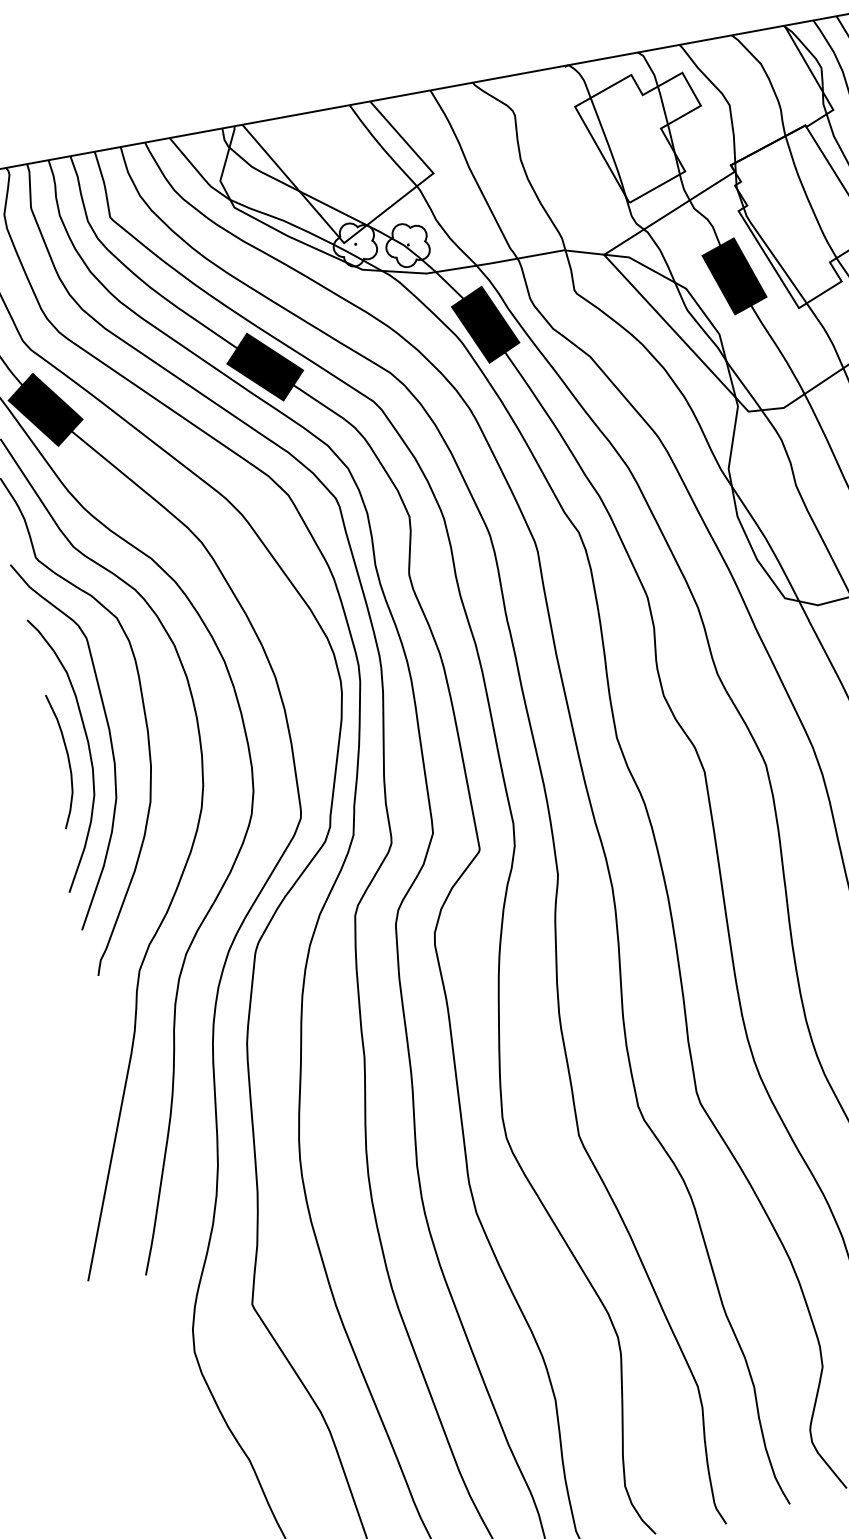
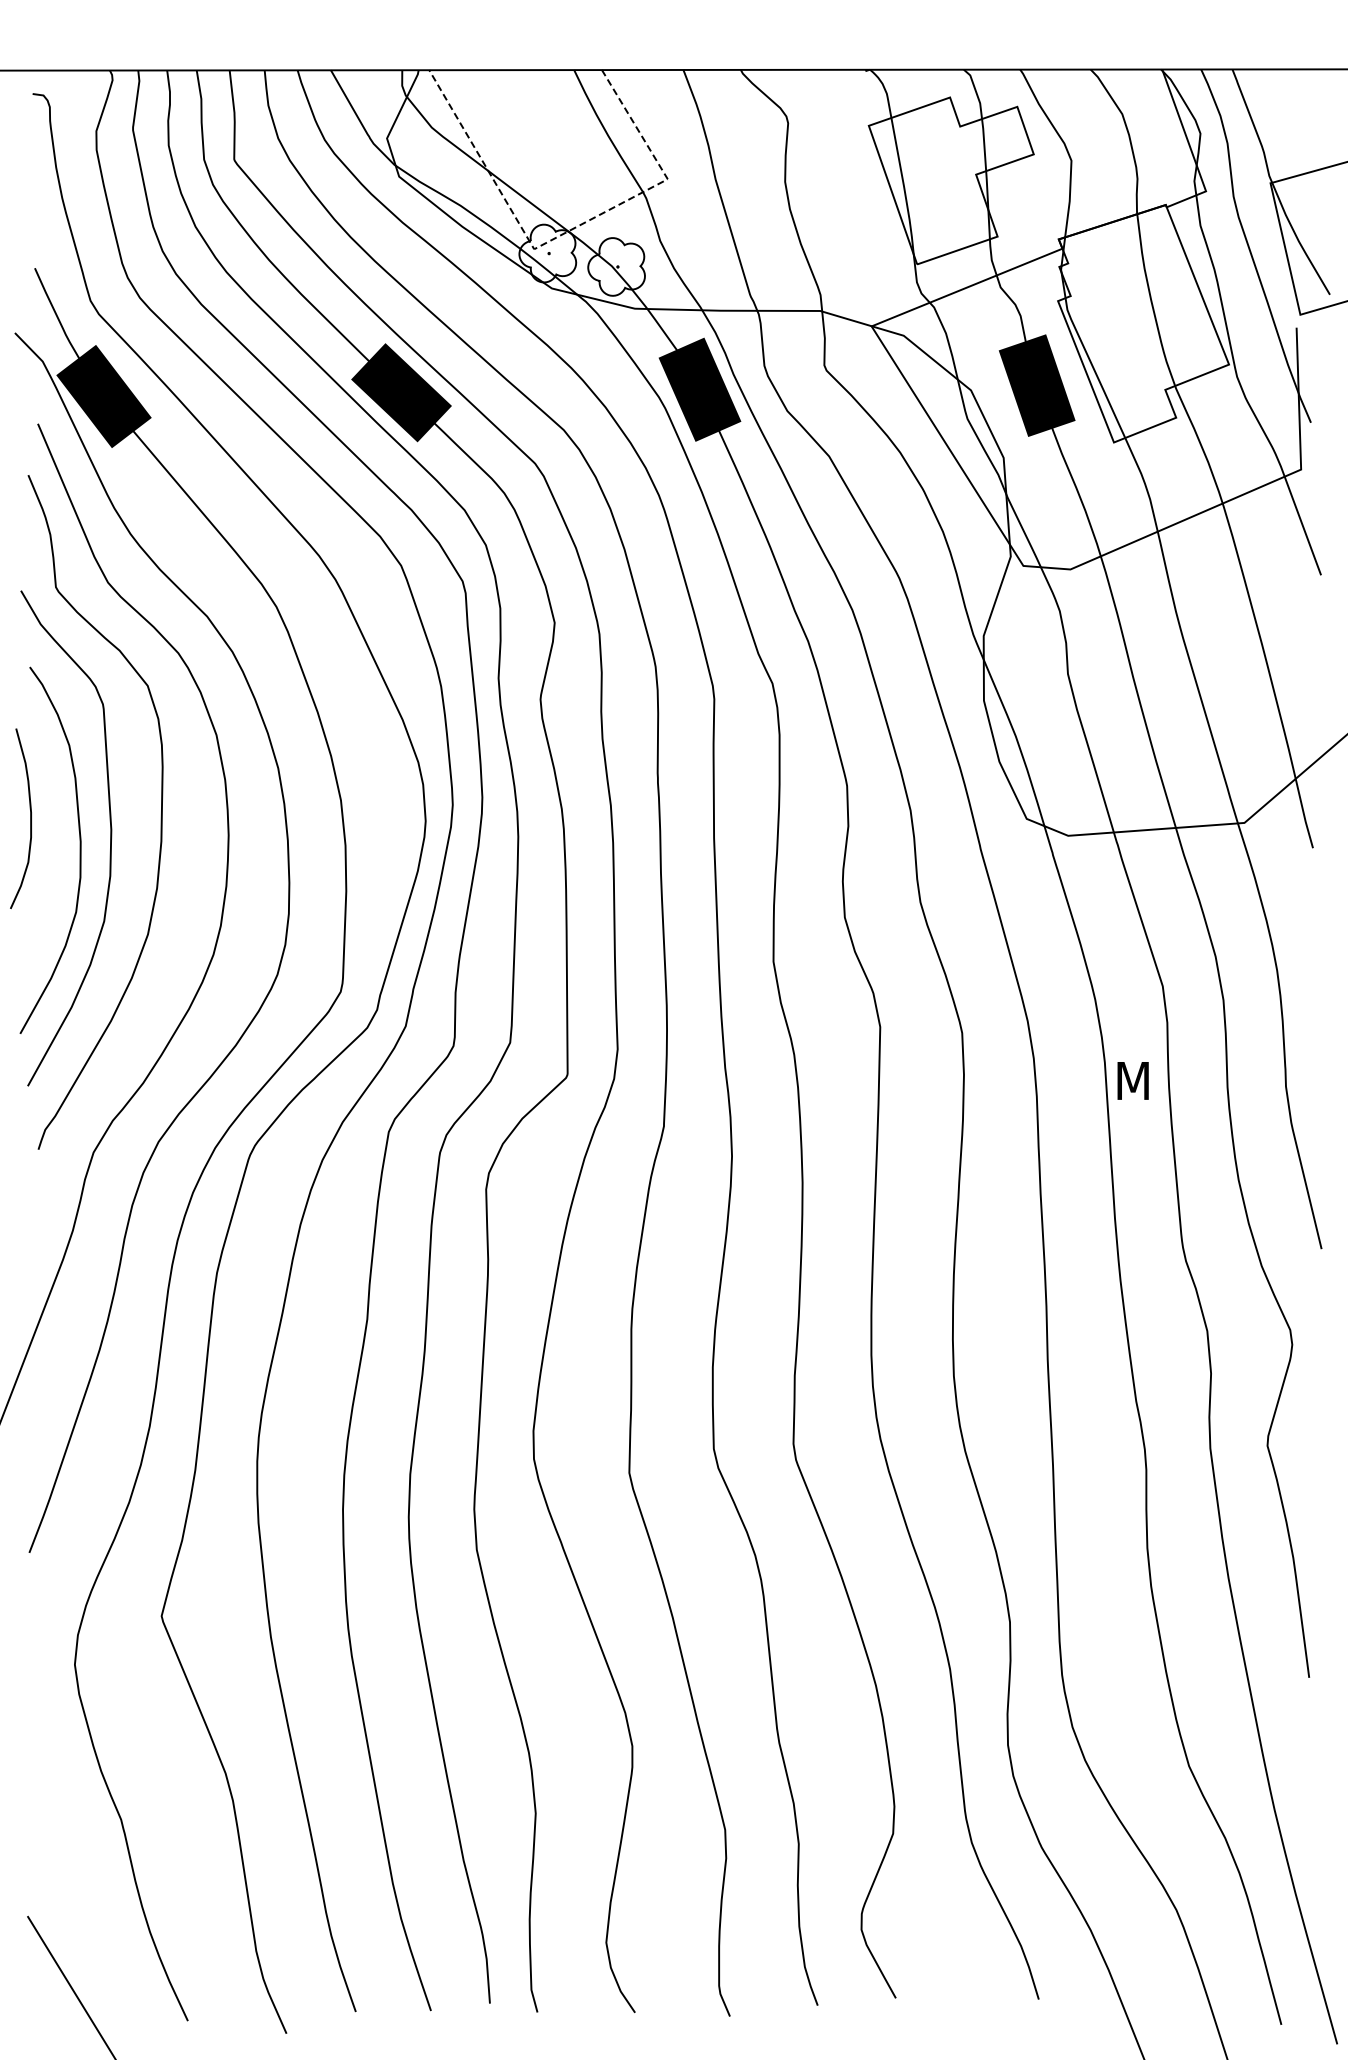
line: (365, 227) -> (565, 233), solid -> dashed
curve: (68, 759) -> (30, 818), moved

